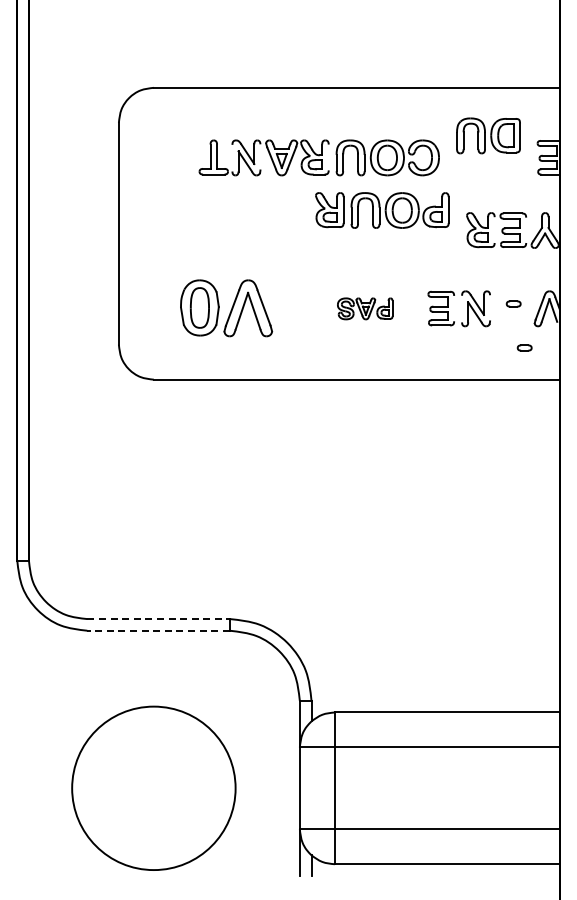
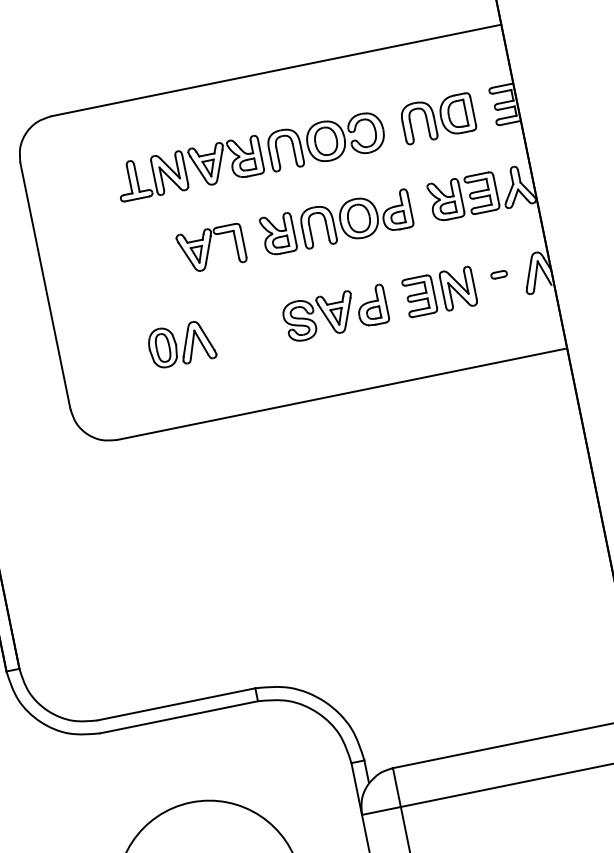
part: (488, 135) -> (438, 118), moved
line: (232, 157) -> (154, 175), added
line: (260, 157) -> (185, 169), added
line: (328, 157) -> (260, 154), added
part: (382, 210) -> (337, 222), moved
line: (526, 229) -> (496, 189), added
part: (268, 230) -> (210, 248), added
line: (494, 230) -> (461, 197), added
part: (226, 308) -> (181, 344), size x0.62
part: (364, 308) -> (334, 313), size x1.67
line: (454, 308) -> (434, 293), added
line: (462, 308) -> (443, 291), added
line: (490, 308) -> (474, 285), added
part: (524, 347) -> (520, 320), removed
line: (159, 619) -> (177, 704), dashed -> solid
line: (158, 630) -> (178, 717), dashed -> solid

